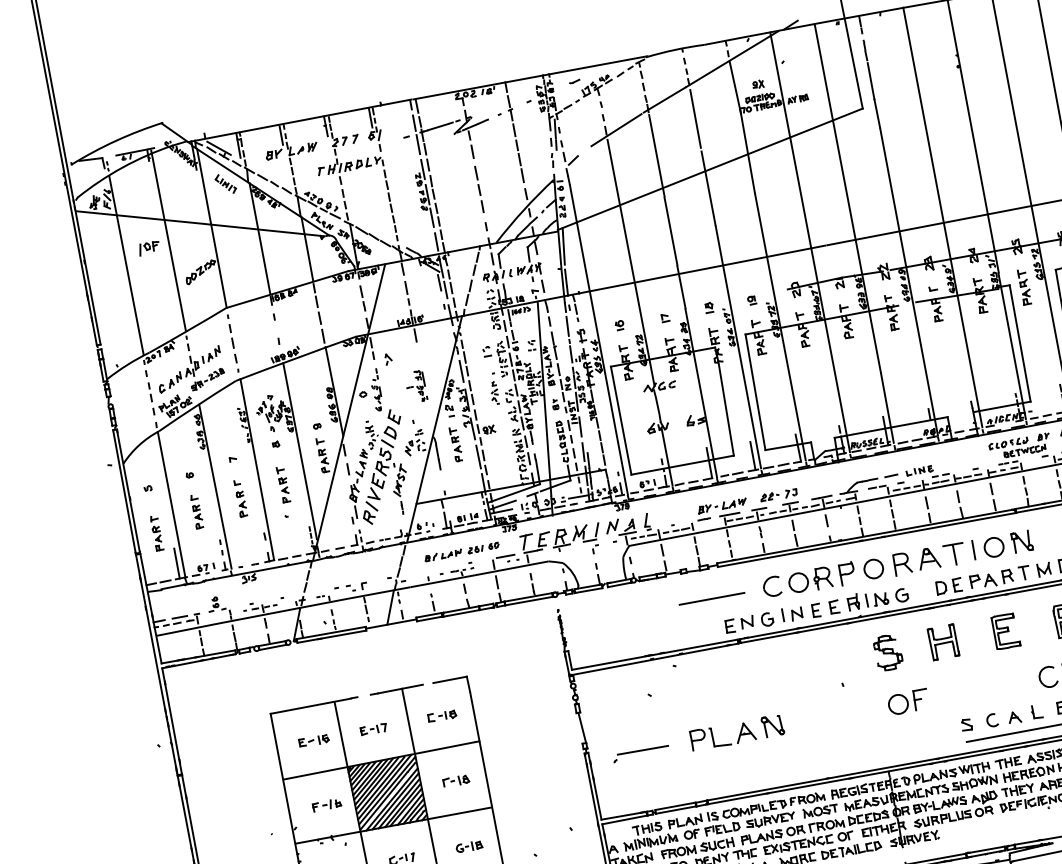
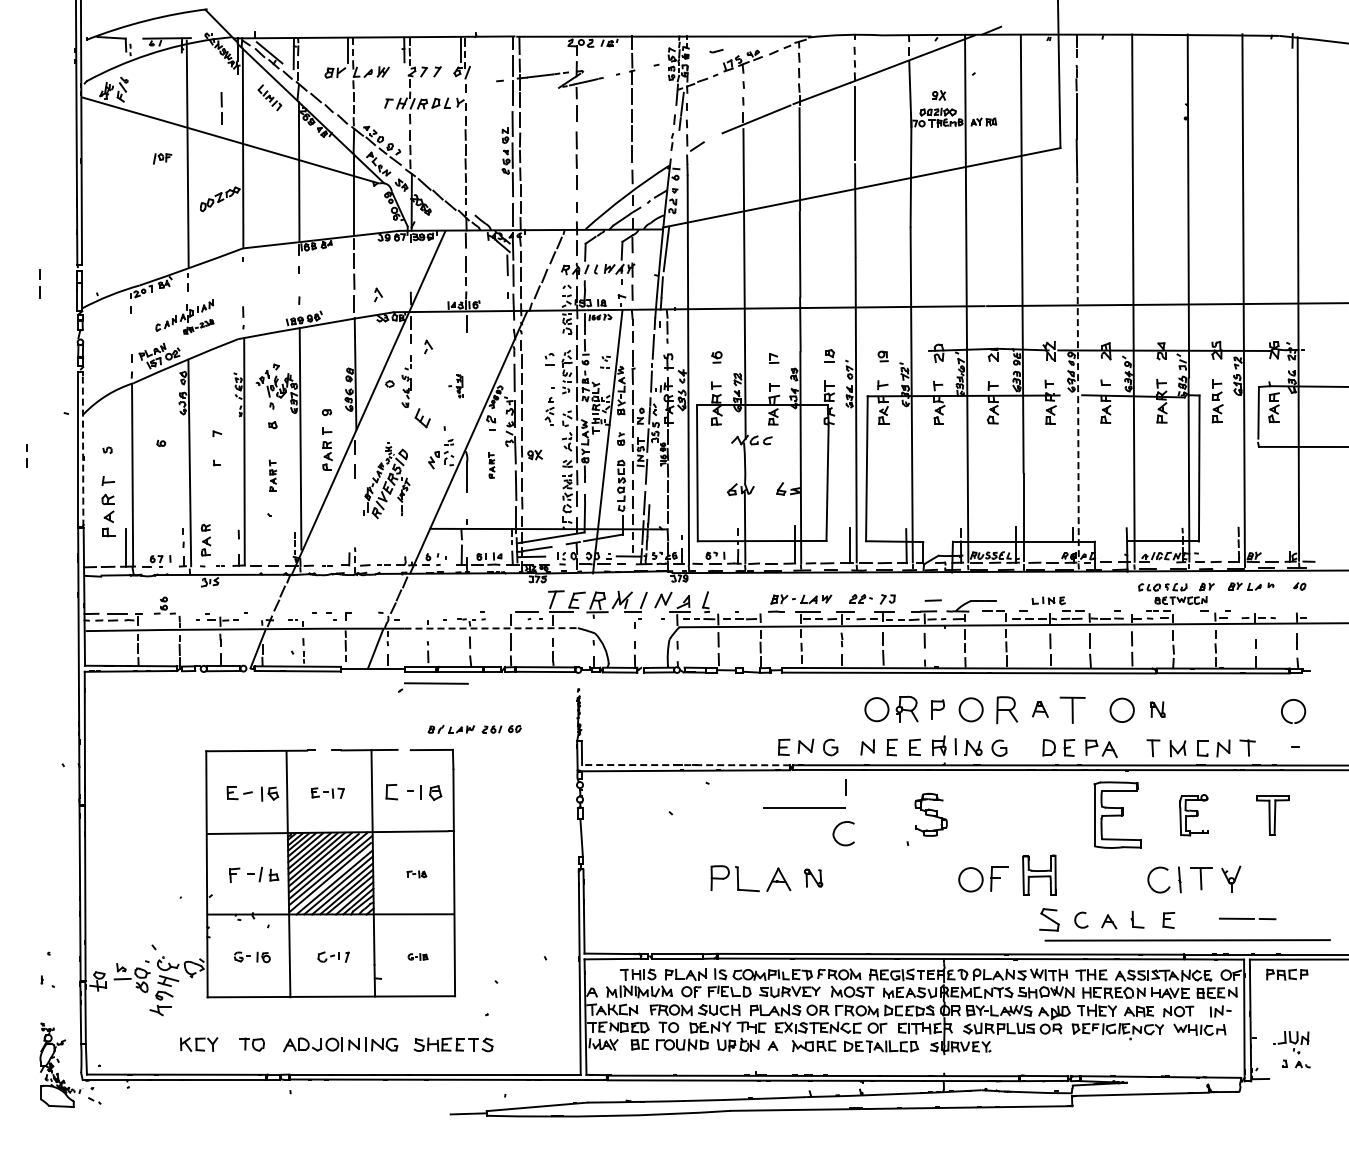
part: (149, 248) -> (162, 158), size x0.7
line: (126, 265) -> (131, 174), removed
line: (909, 282) -> (1078, 369), solid -> dashed
line: (362, 297) -> (221, 107), moved
part: (341, 324) -> (378, 294), added
line: (231, 338) -> (39, 286), moved
part: (189, 370) -> (184, 316), size x0.7
part: (415, 386) -> (455, 386), size x0.6
line: (150, 394) -> (26, 458), moved
part: (456, 444) -> (491, 465), size x0.6
part: (374, 471) -> (386, 480), size x0.6
line: (890, 475) -> (932, 600), moved
part: (283, 484) -> (272, 475), size x0.7
line: (128, 491) -> (83, 449), solid -> dashed
part: (241, 503) -> (205, 539), moved
part: (196, 511) -> (161, 489), removed
part: (157, 533) -> (108, 506), size x1.4
part: (1022, 541) -> (1157, 709), size x0.6
line: (973, 549) -> (1096, 708), removed
part: (461, 552) -> (474, 729), moved
part: (928, 558) -> (1040, 709), size x0.6
part: (846, 573) -> (937, 709), size x0.7
arc: (479, 574) -> (491, 628), solid -> dashed
part: (1007, 576) -> (1131, 748), removed
part: (765, 586) -> (835, 831), moved
line: (712, 598) -> (804, 807), moved
line: (782, 615) -> (845, 787), moved
part: (1005, 630) -> (1117, 814), size x1.6
part: (943, 641) -> (1039, 874), moved
part: (887, 652) -> (930, 814), moved
line: (654, 655) -> (685, 765), solid -> dashed
part: (442, 715) -> (414, 791), size x1.6
part: (966, 724) -> (1049, 919), size x1.6
part: (772, 725) -> (813, 877), size x0.7
part: (313, 740) -> (252, 793), size x1.4
part: (641, 753) -> (433, 687), moved
part: (456, 781) -> (416, 874), size x0.6
part: (327, 804) -> (254, 874), size x1.4
part: (468, 846) -> (417, 956), size x0.6

